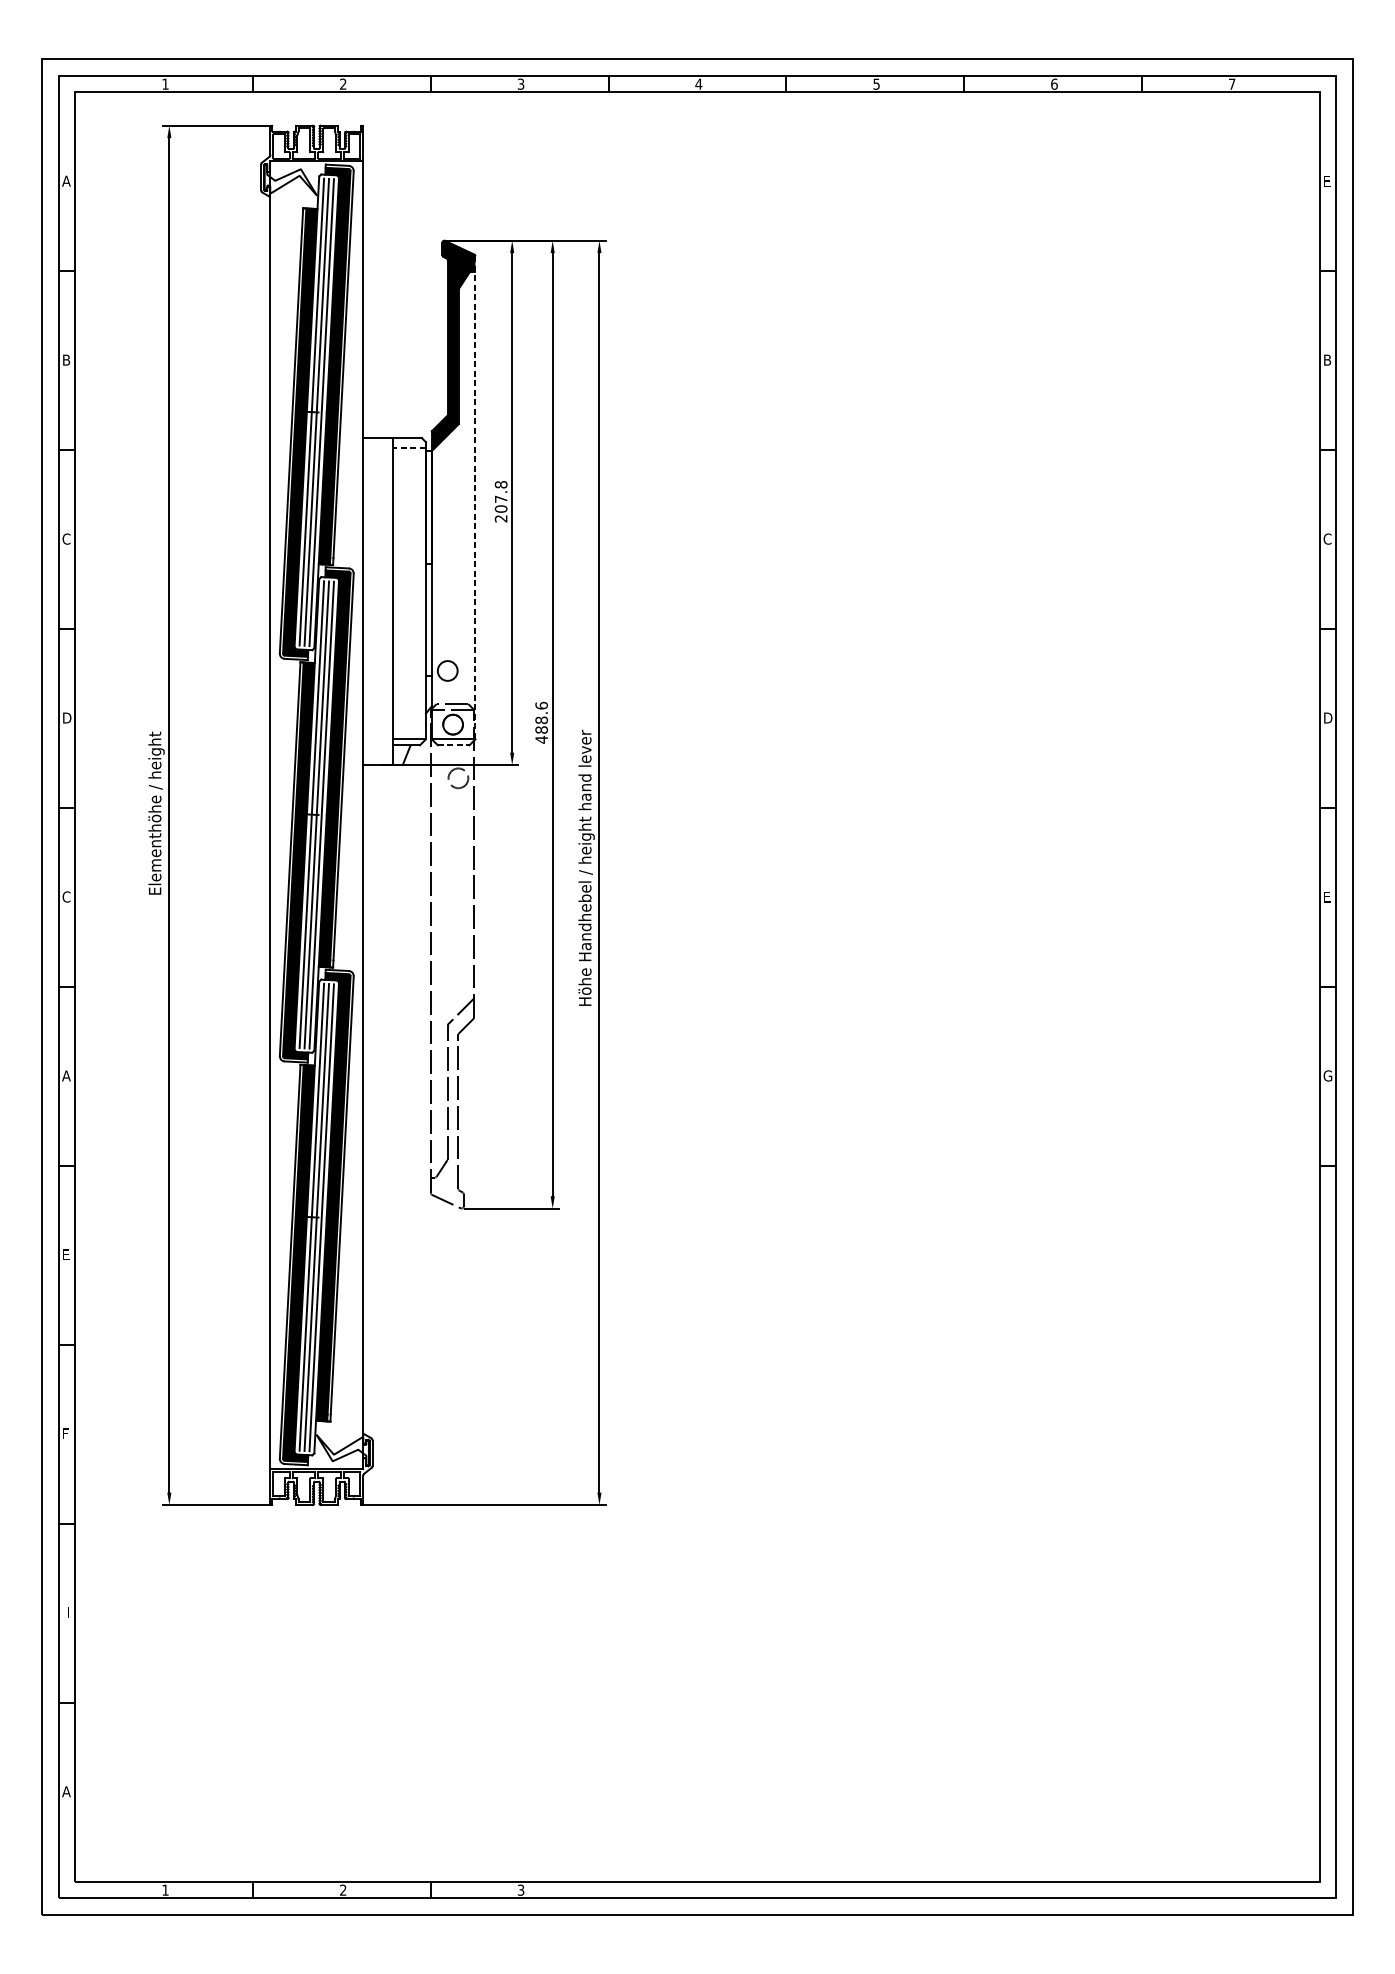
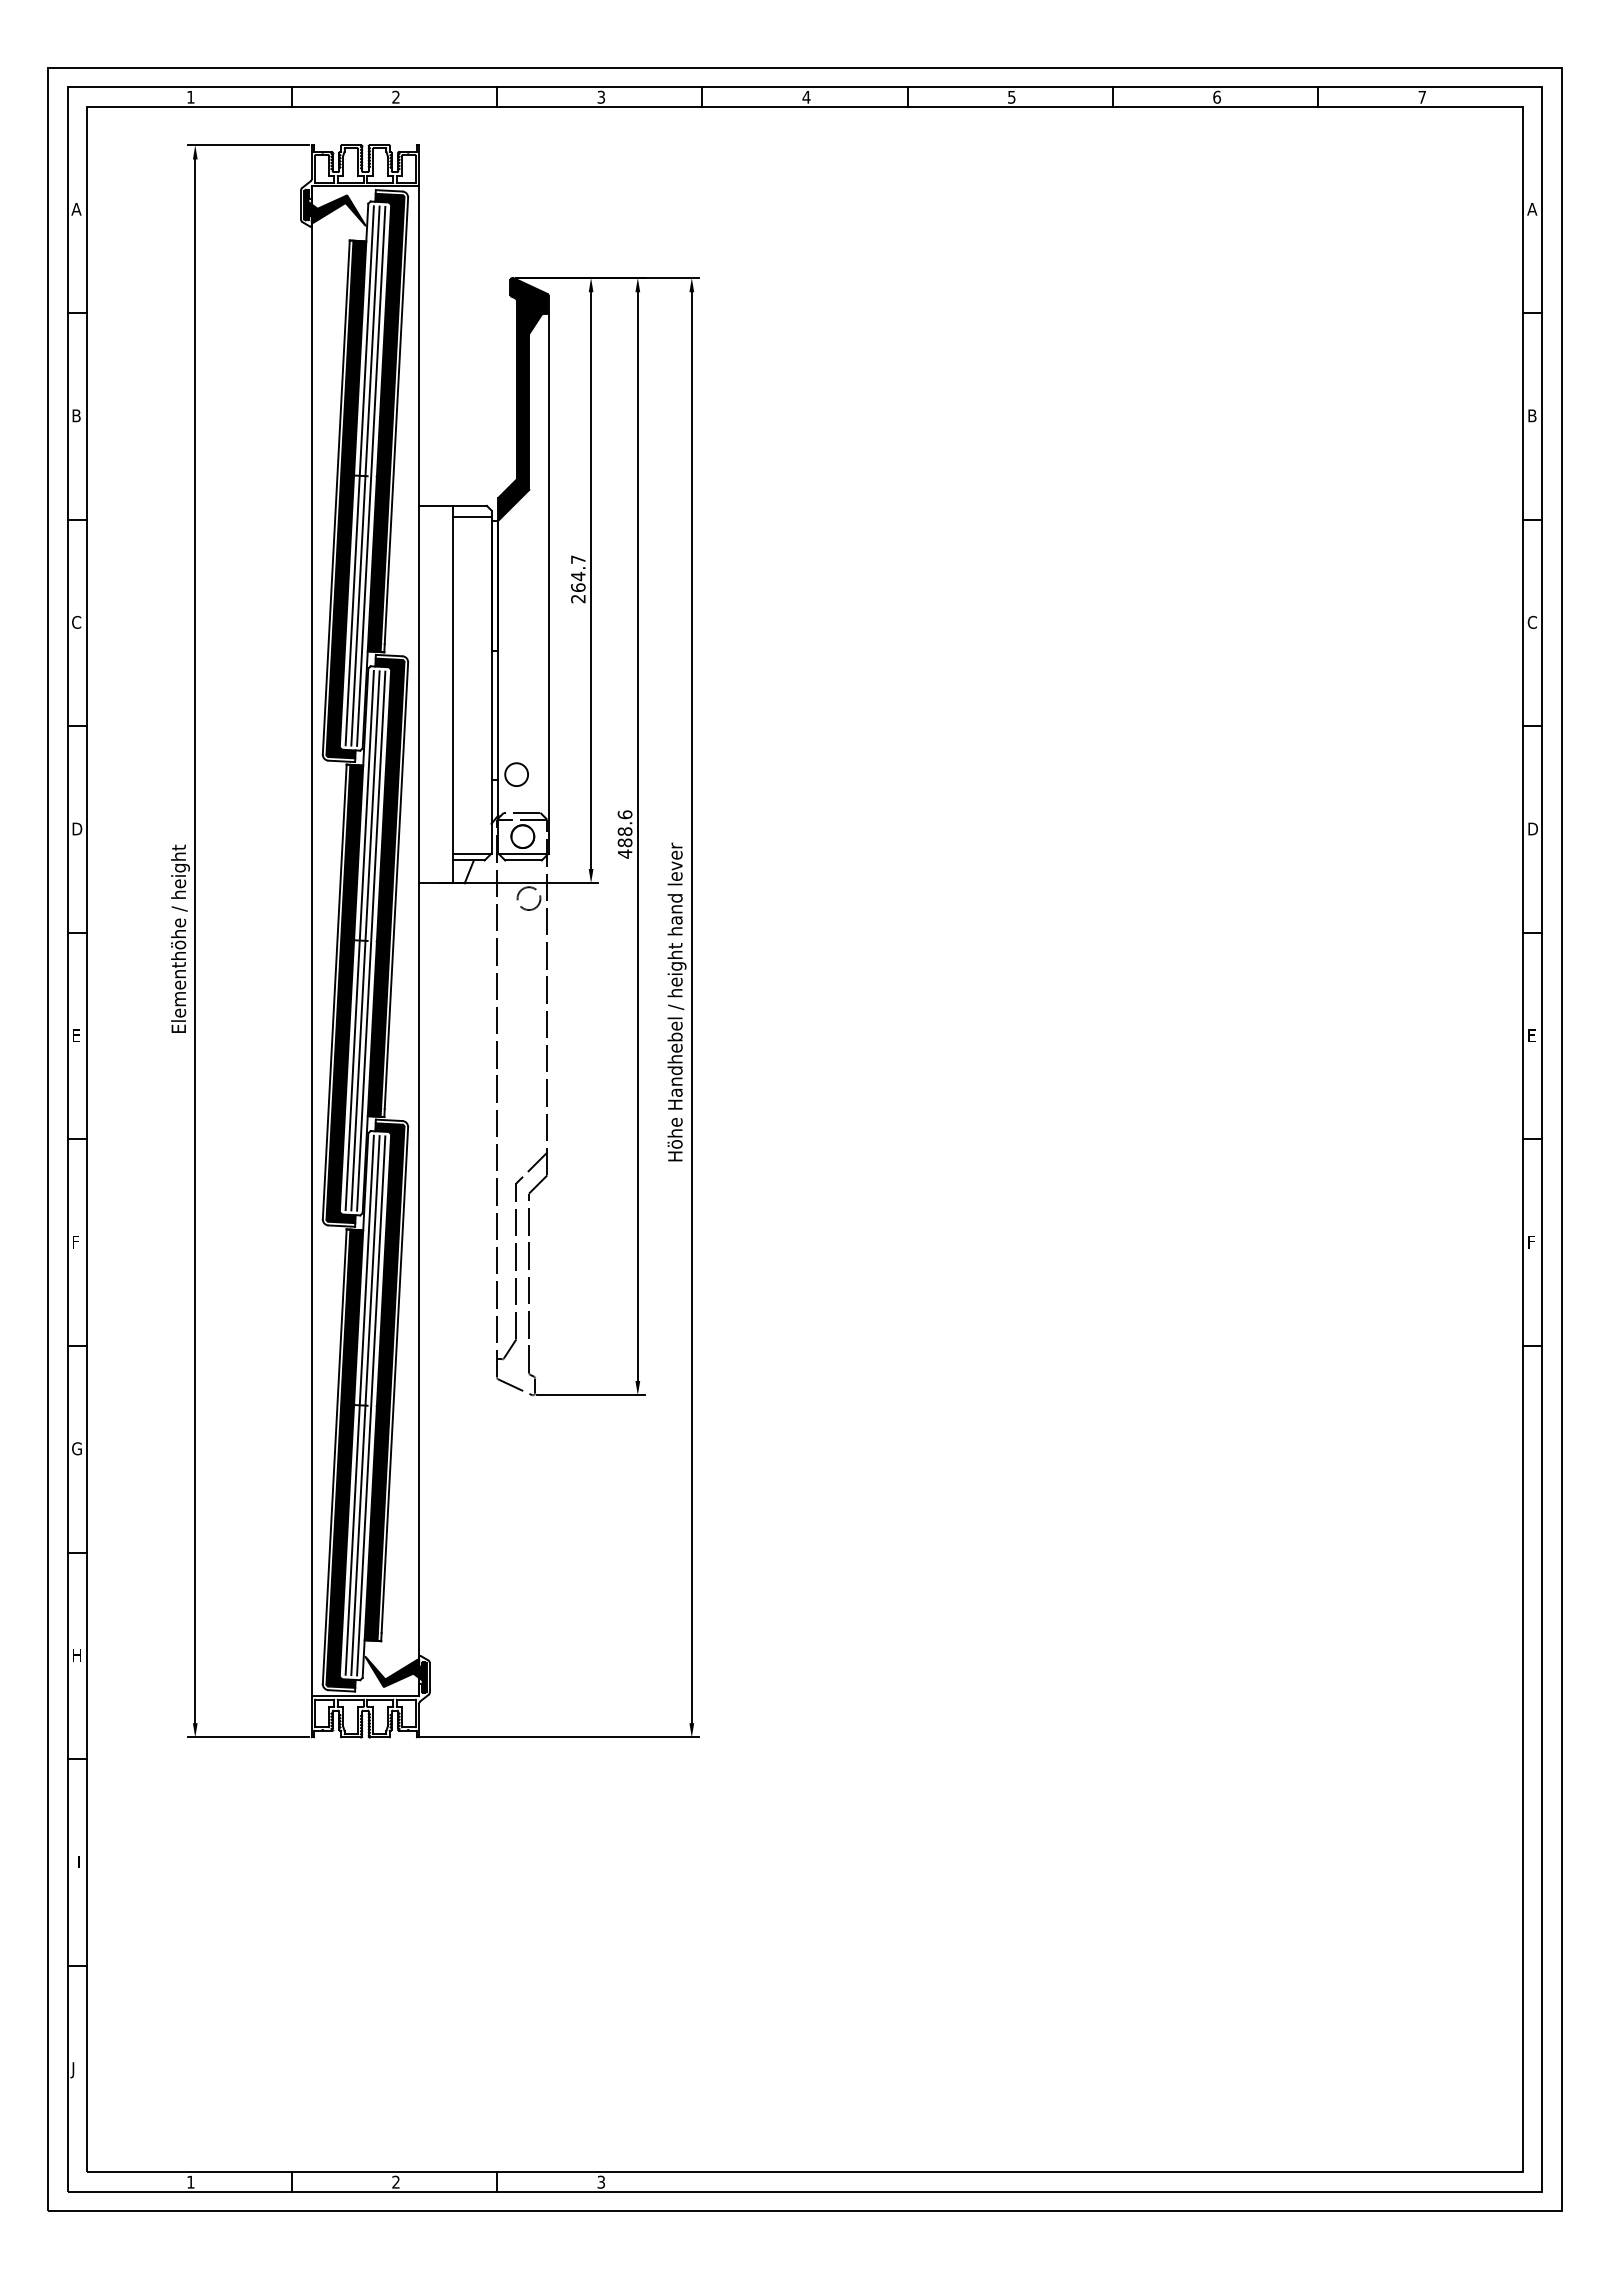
fill: (290, 180) -> (335, 208), added
text: (1327, 181) -> (1532, 209), E -> A
line: (408, 448) -> (471, 517), dashed -> solid
text: (501, 496) -> (578, 573), 207.8 -> 264.7
line: (475, 497) -> (548, 574), dashed -> solid
line: (454, 745) -> (524, 860), dashed -> solid
text: (66, 896) -> (76, 1035), C -> E
text: (66, 1075) -> (76, 1241), A -> F
text: (1327, 1075) -> (1532, 1241), G -> F
text: (66, 1254) -> (76, 1448), E -> G
text: (67, 1433) -> (77, 1655), F -> H
fill: (342, 1449) -> (395, 1673), added
text: (65, 1793) -> (75, 2070), A -> J

